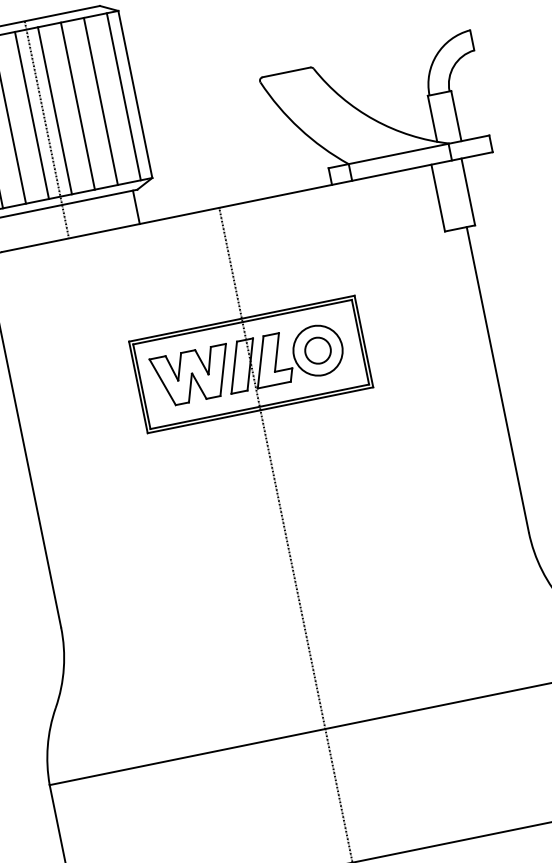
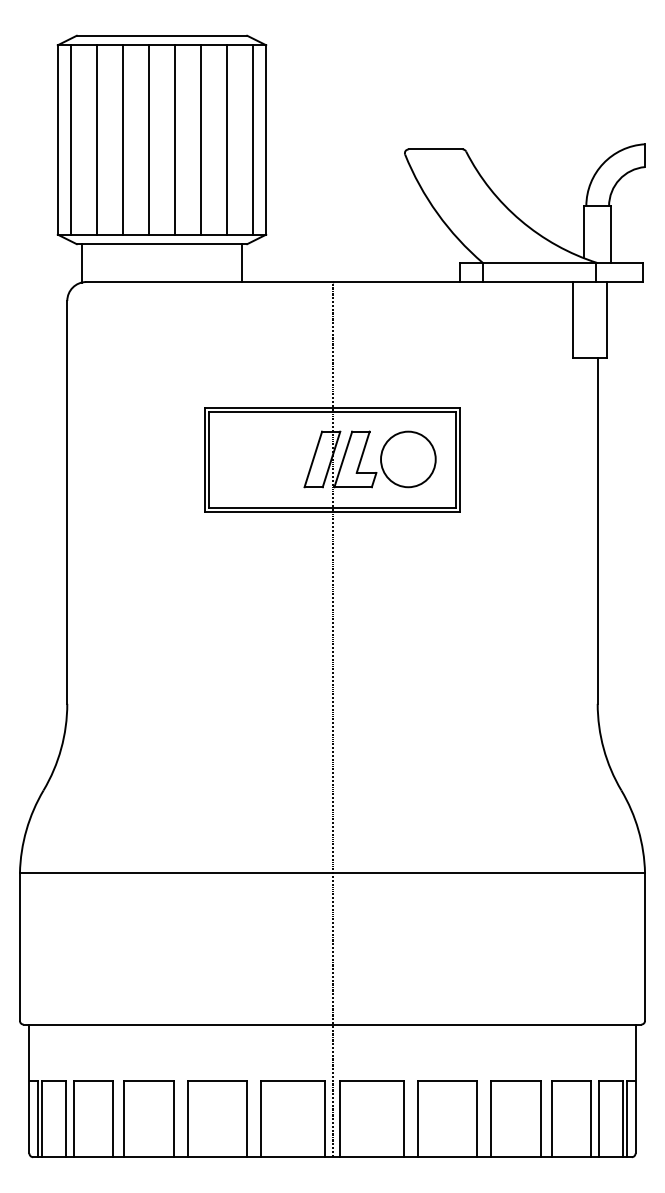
line: (47, 129) -> (162, 158), removed
part: (318, 350) -> (408, 459), removed
part: (192, 376) -> (266, 459), removed

